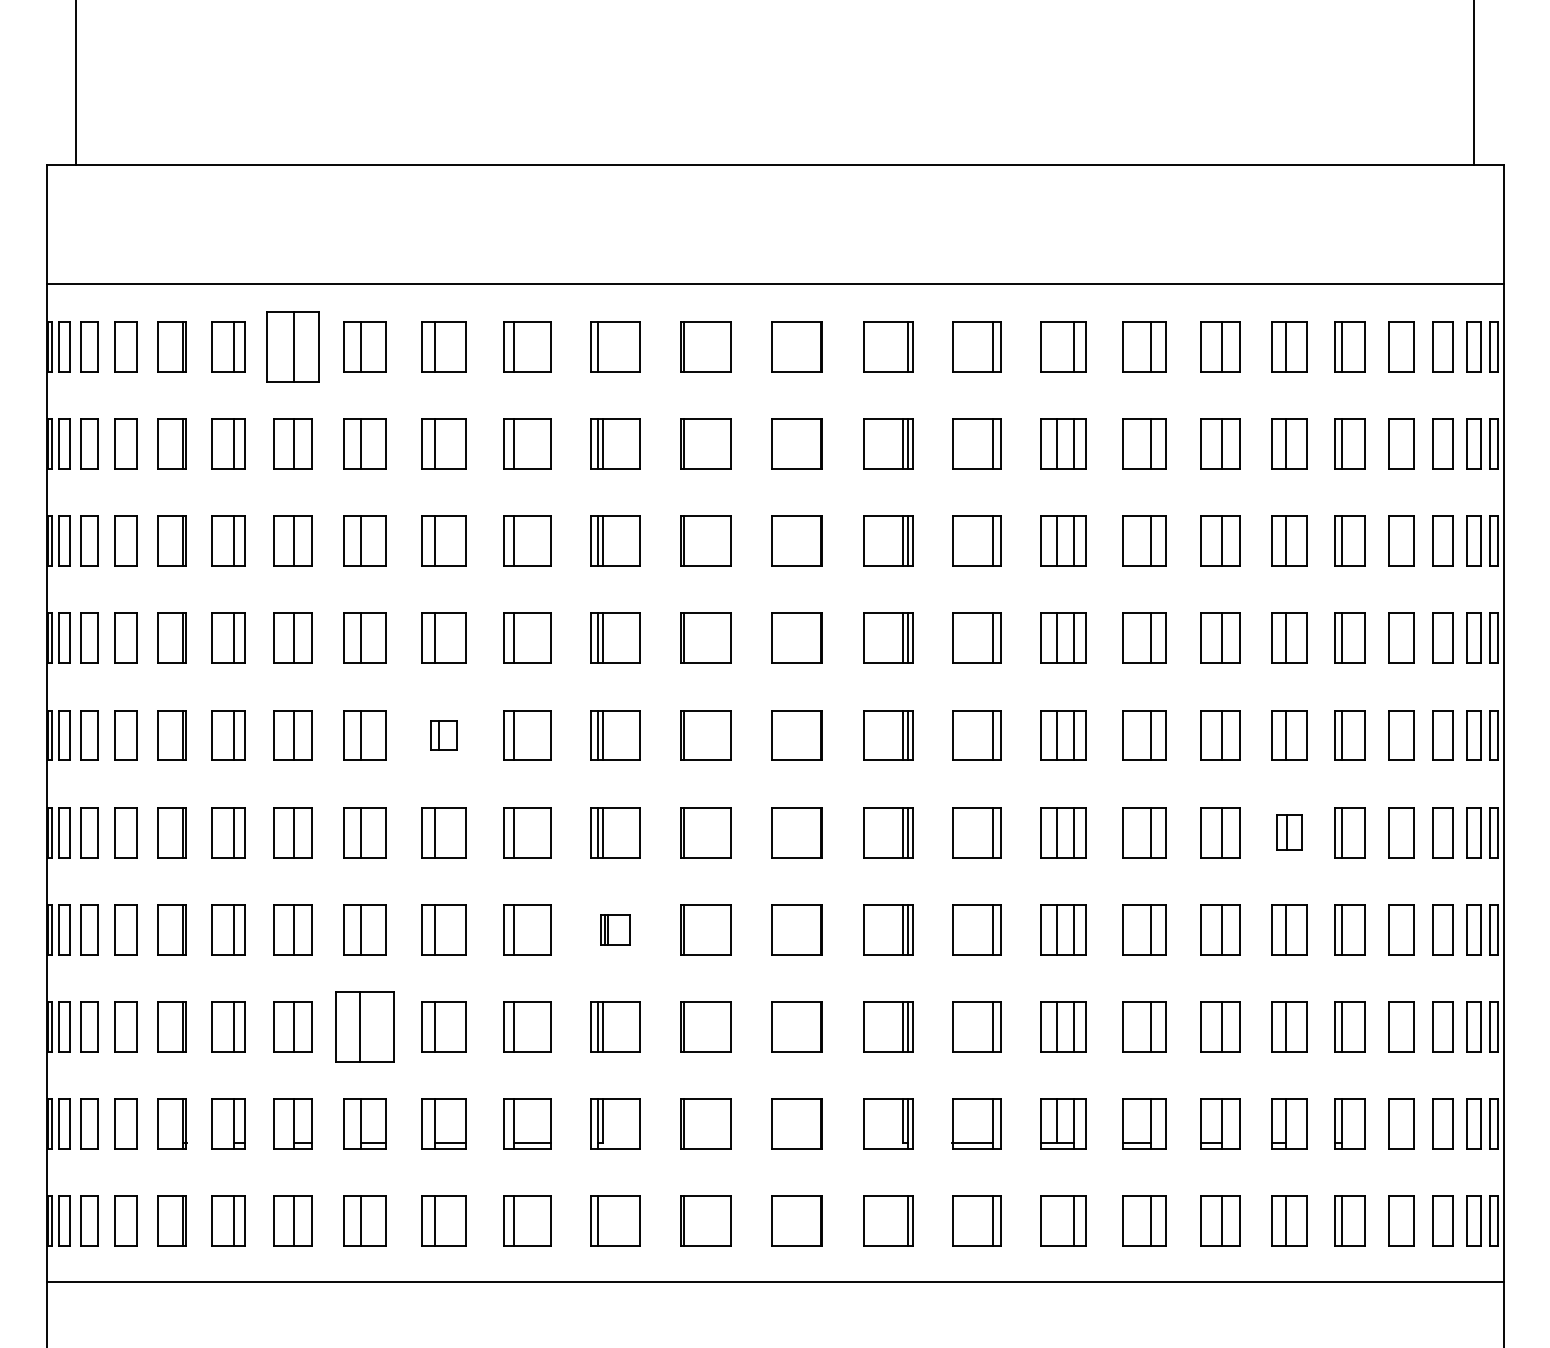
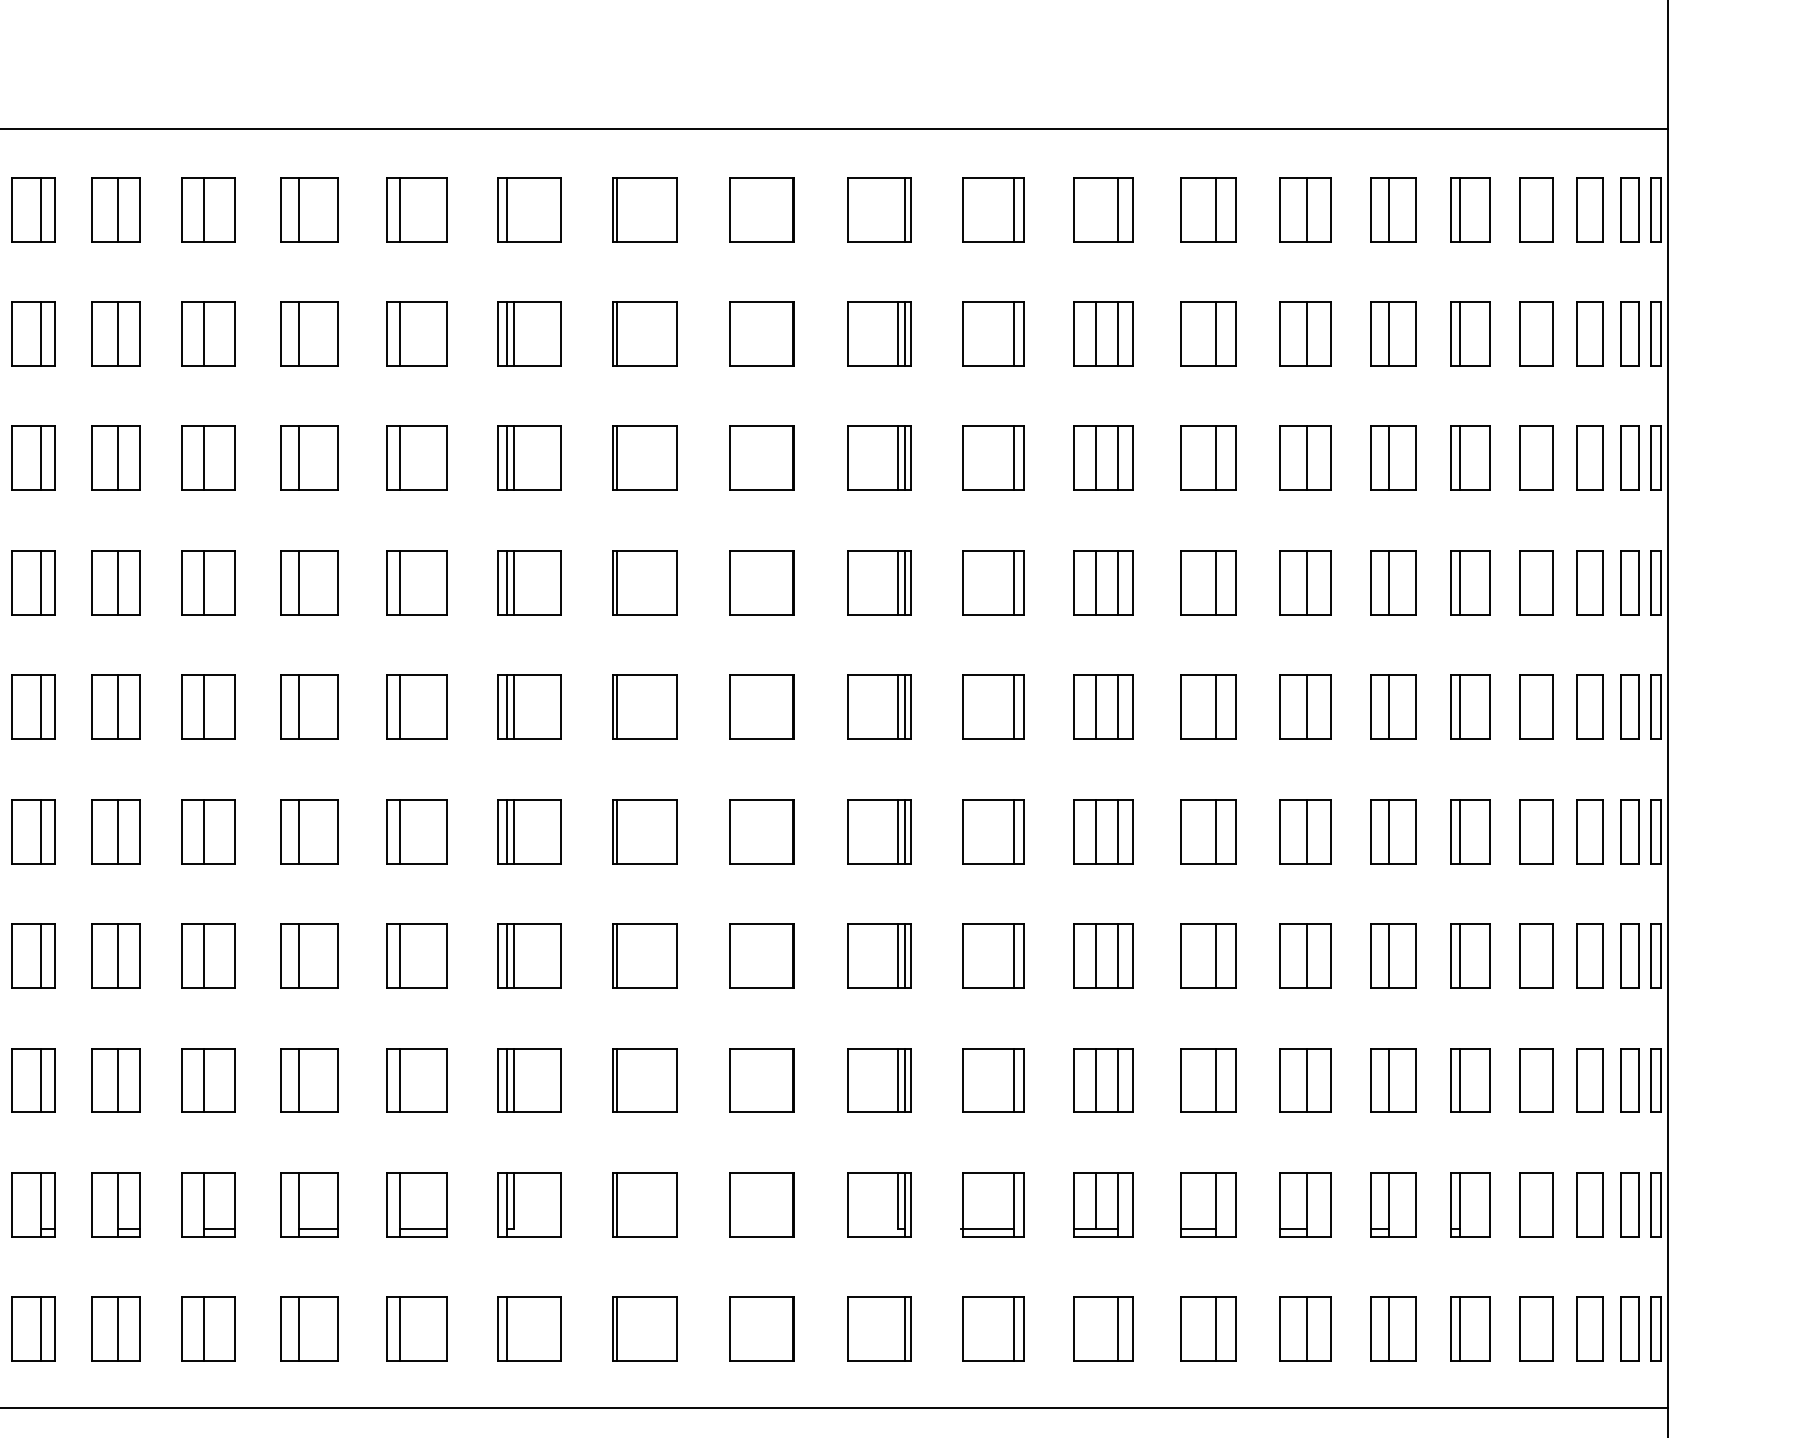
part: (292, 346) -> (115, 208), size x0.71
part: (443, 735) -> (309, 707), size x1.67
part: (1289, 832) -> (1393, 831), size x1.43
part: (615, 929) -> (529, 955), size x1.67
part: (364, 1026) -> (207, 1080), size x0.71

